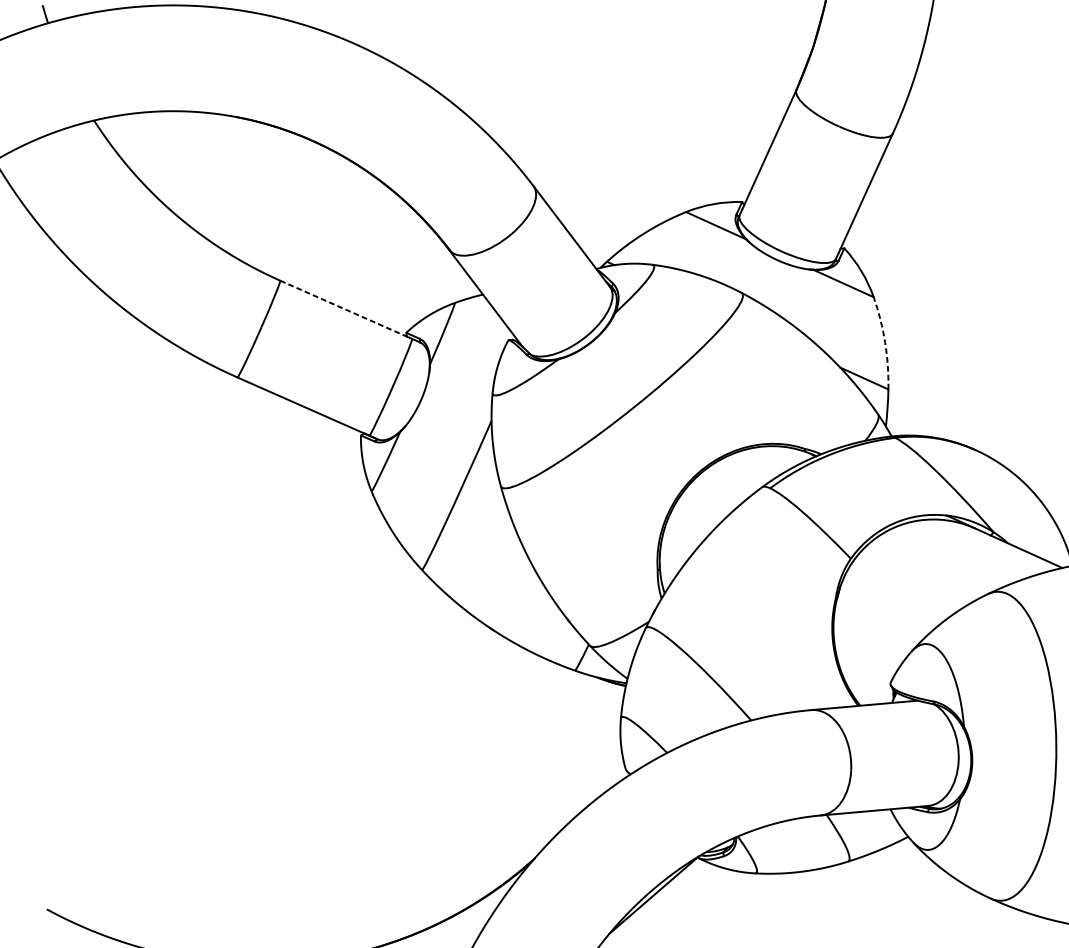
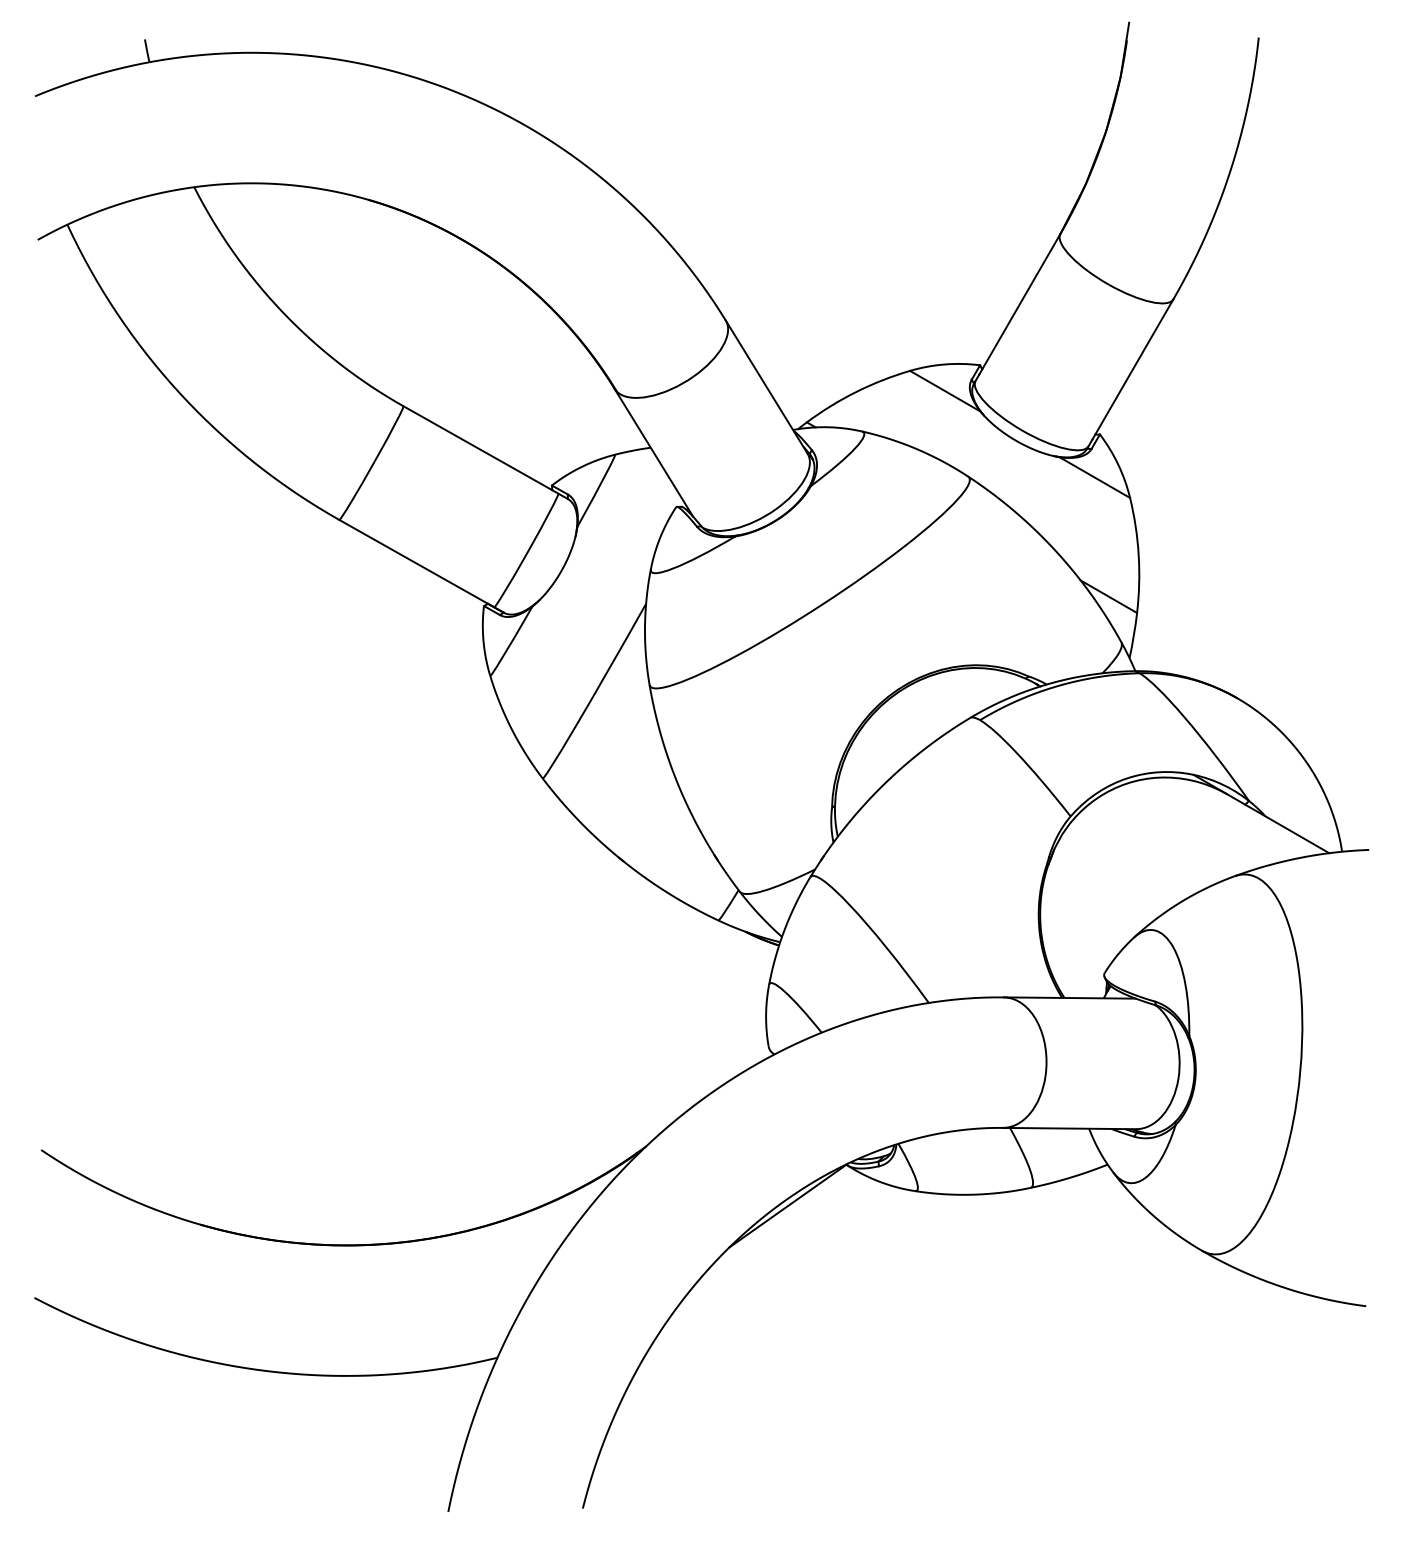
line: (344, 308) -> (478, 448), dashed -> solid
arc: (885, 342) -> (1138, 555), dashed -> solid

